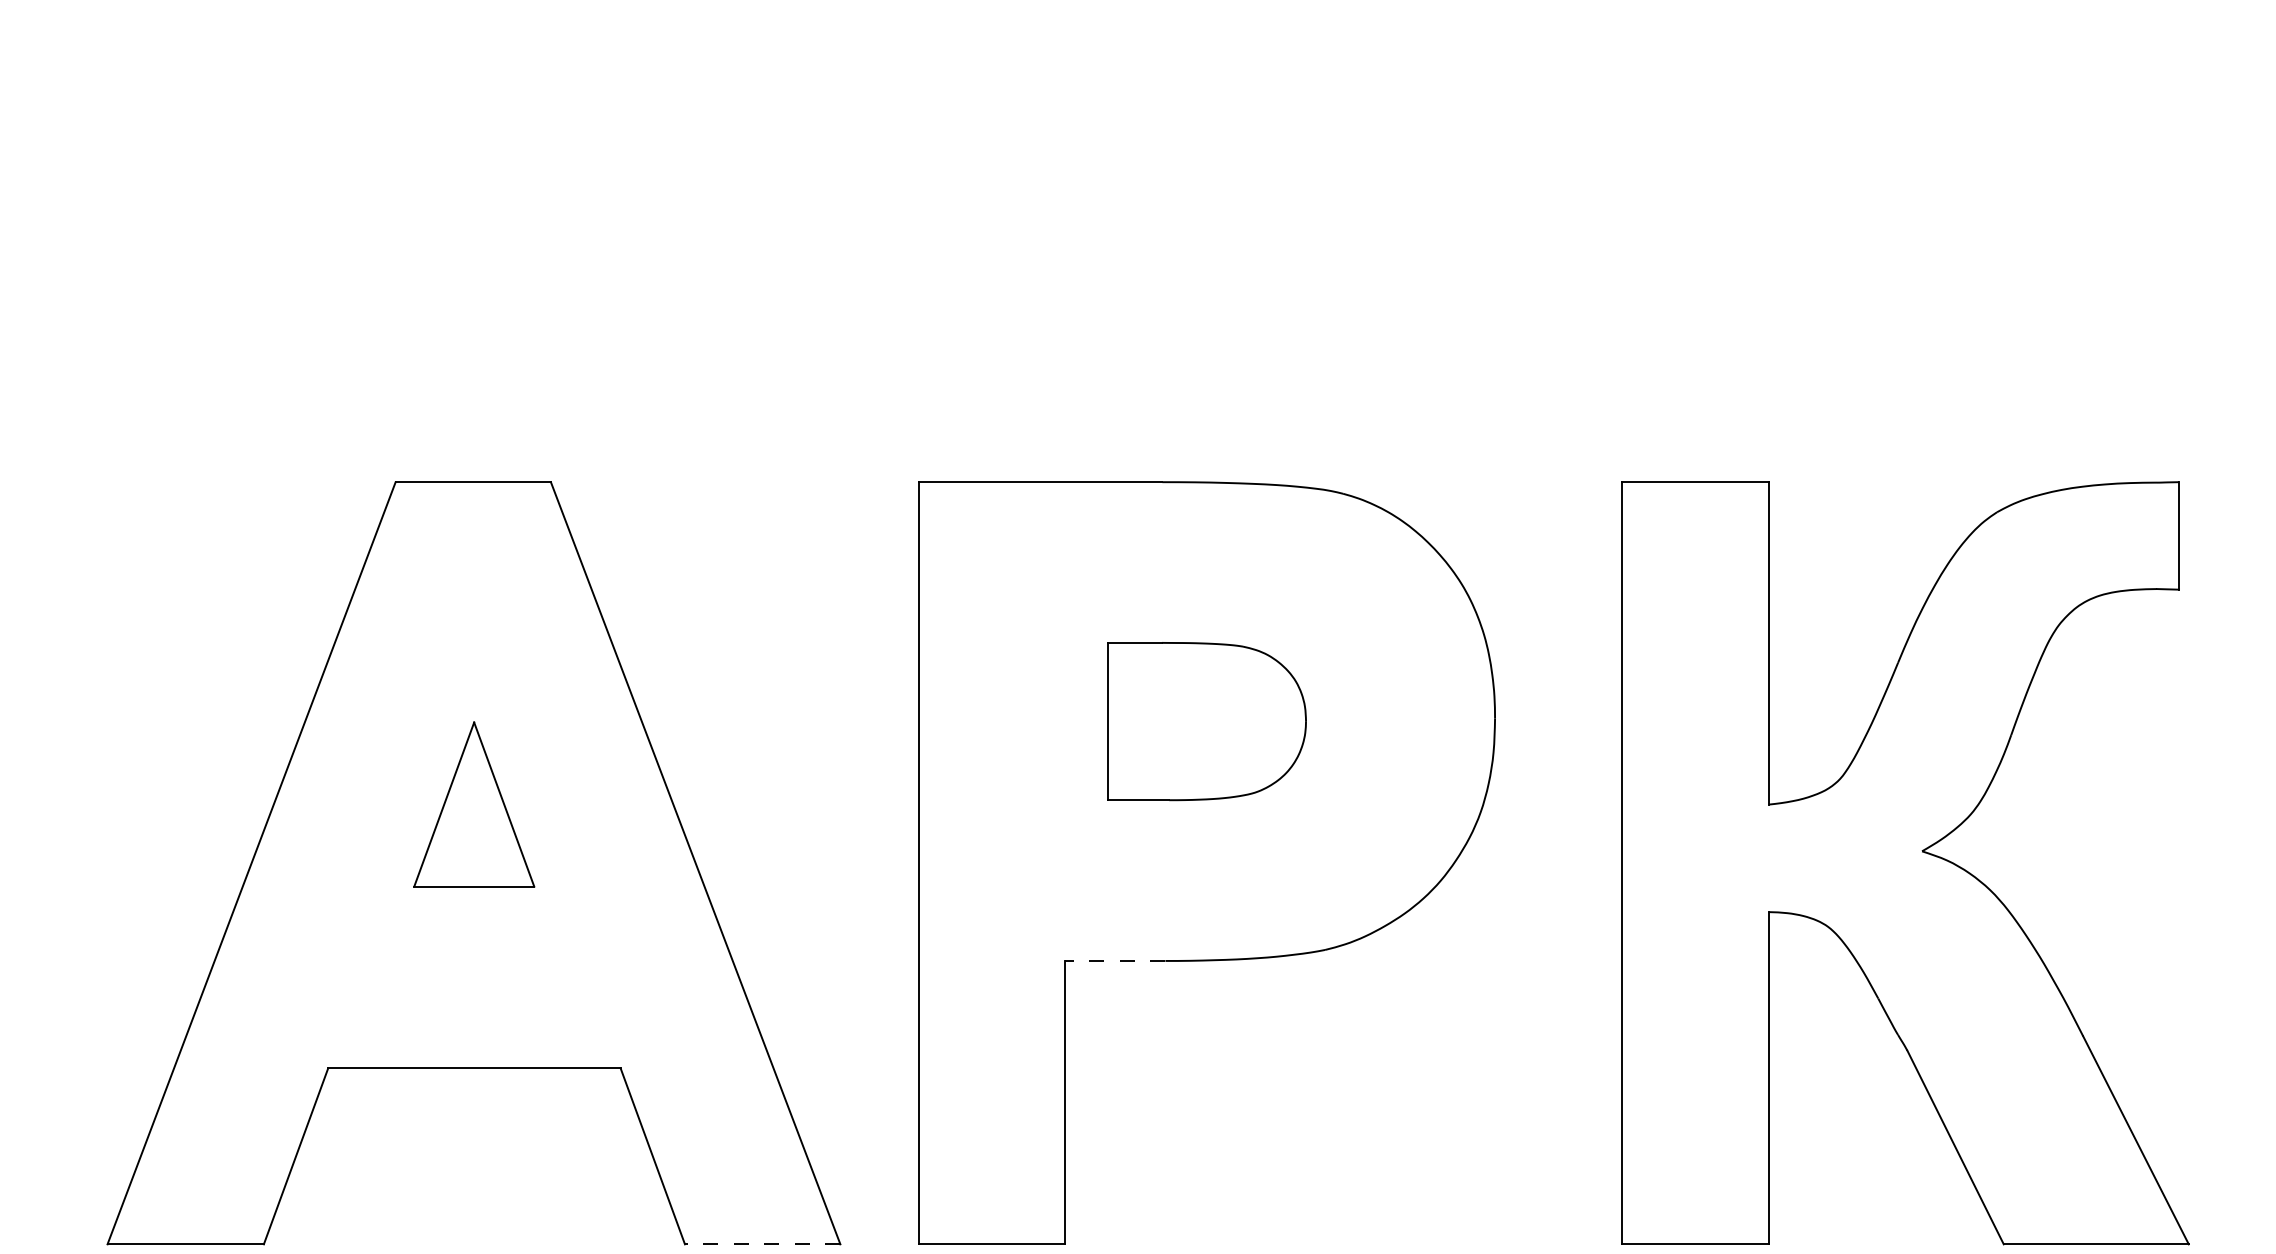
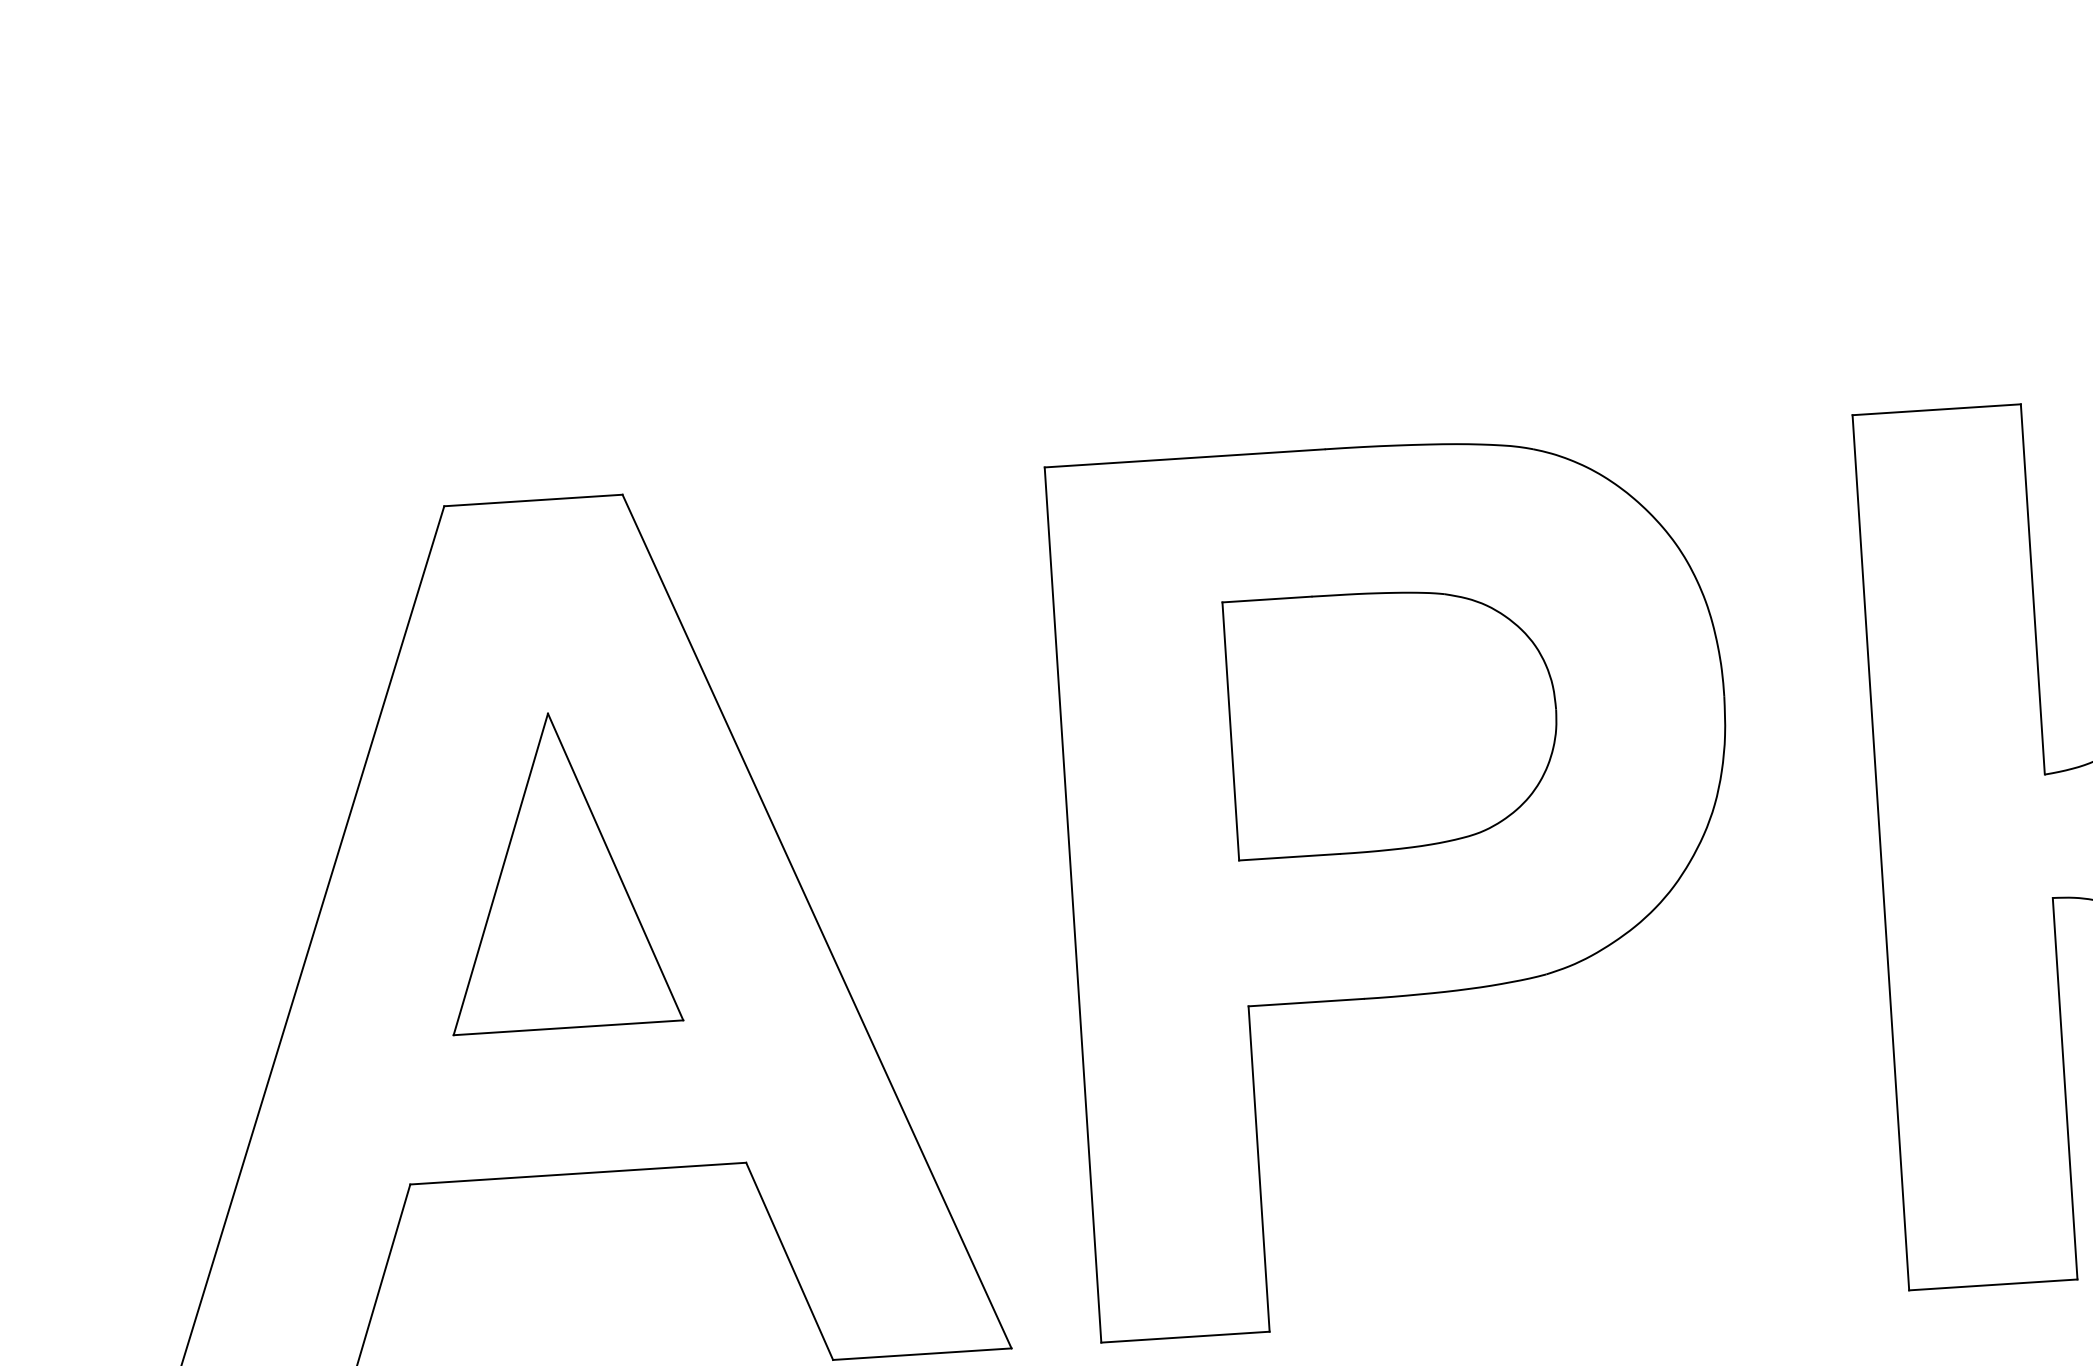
part: (1206, 721) -> (1393, 720), size x1.43
part: (474, 804) -> (558, 870), size x1.67
line: (1114, 960) -> (1305, 1002), dashed -> solid
line: (762, 1244) -> (922, 1354), dashed -> solid

